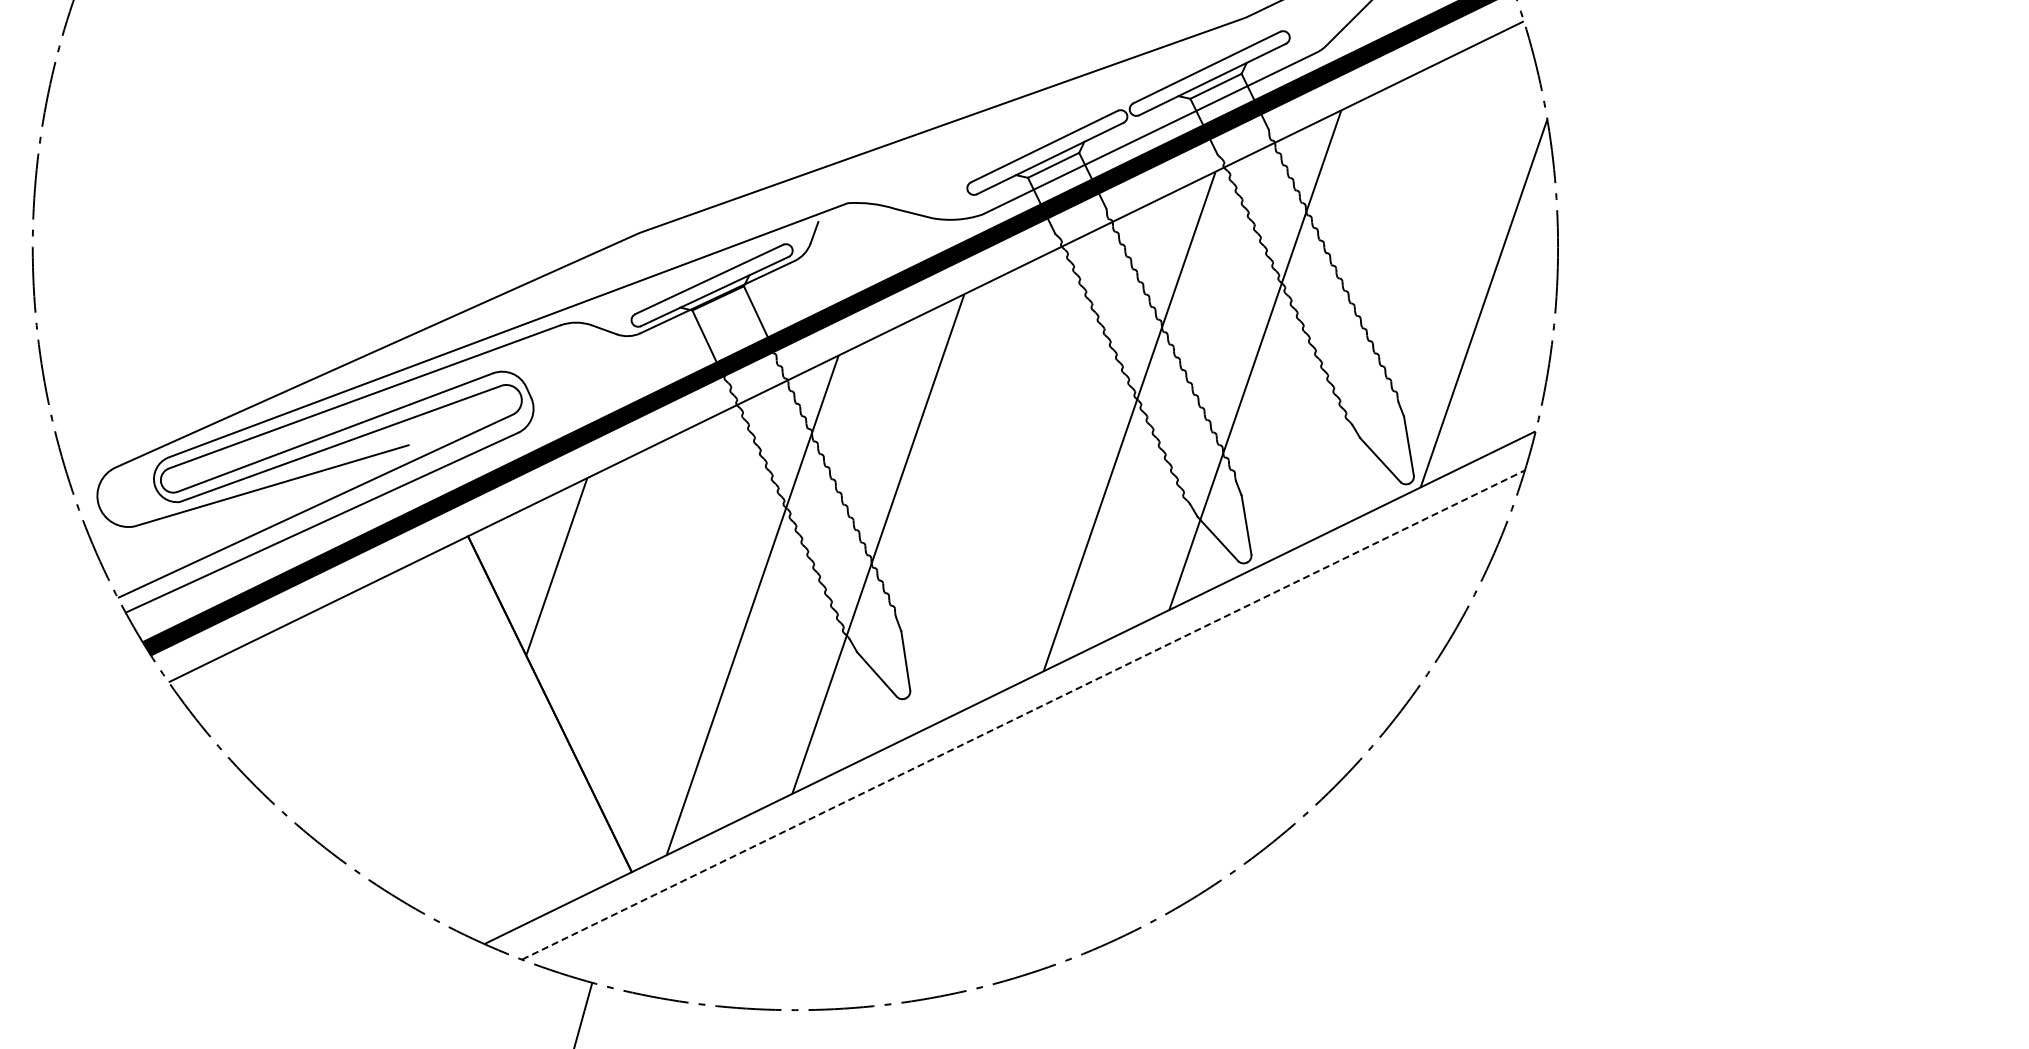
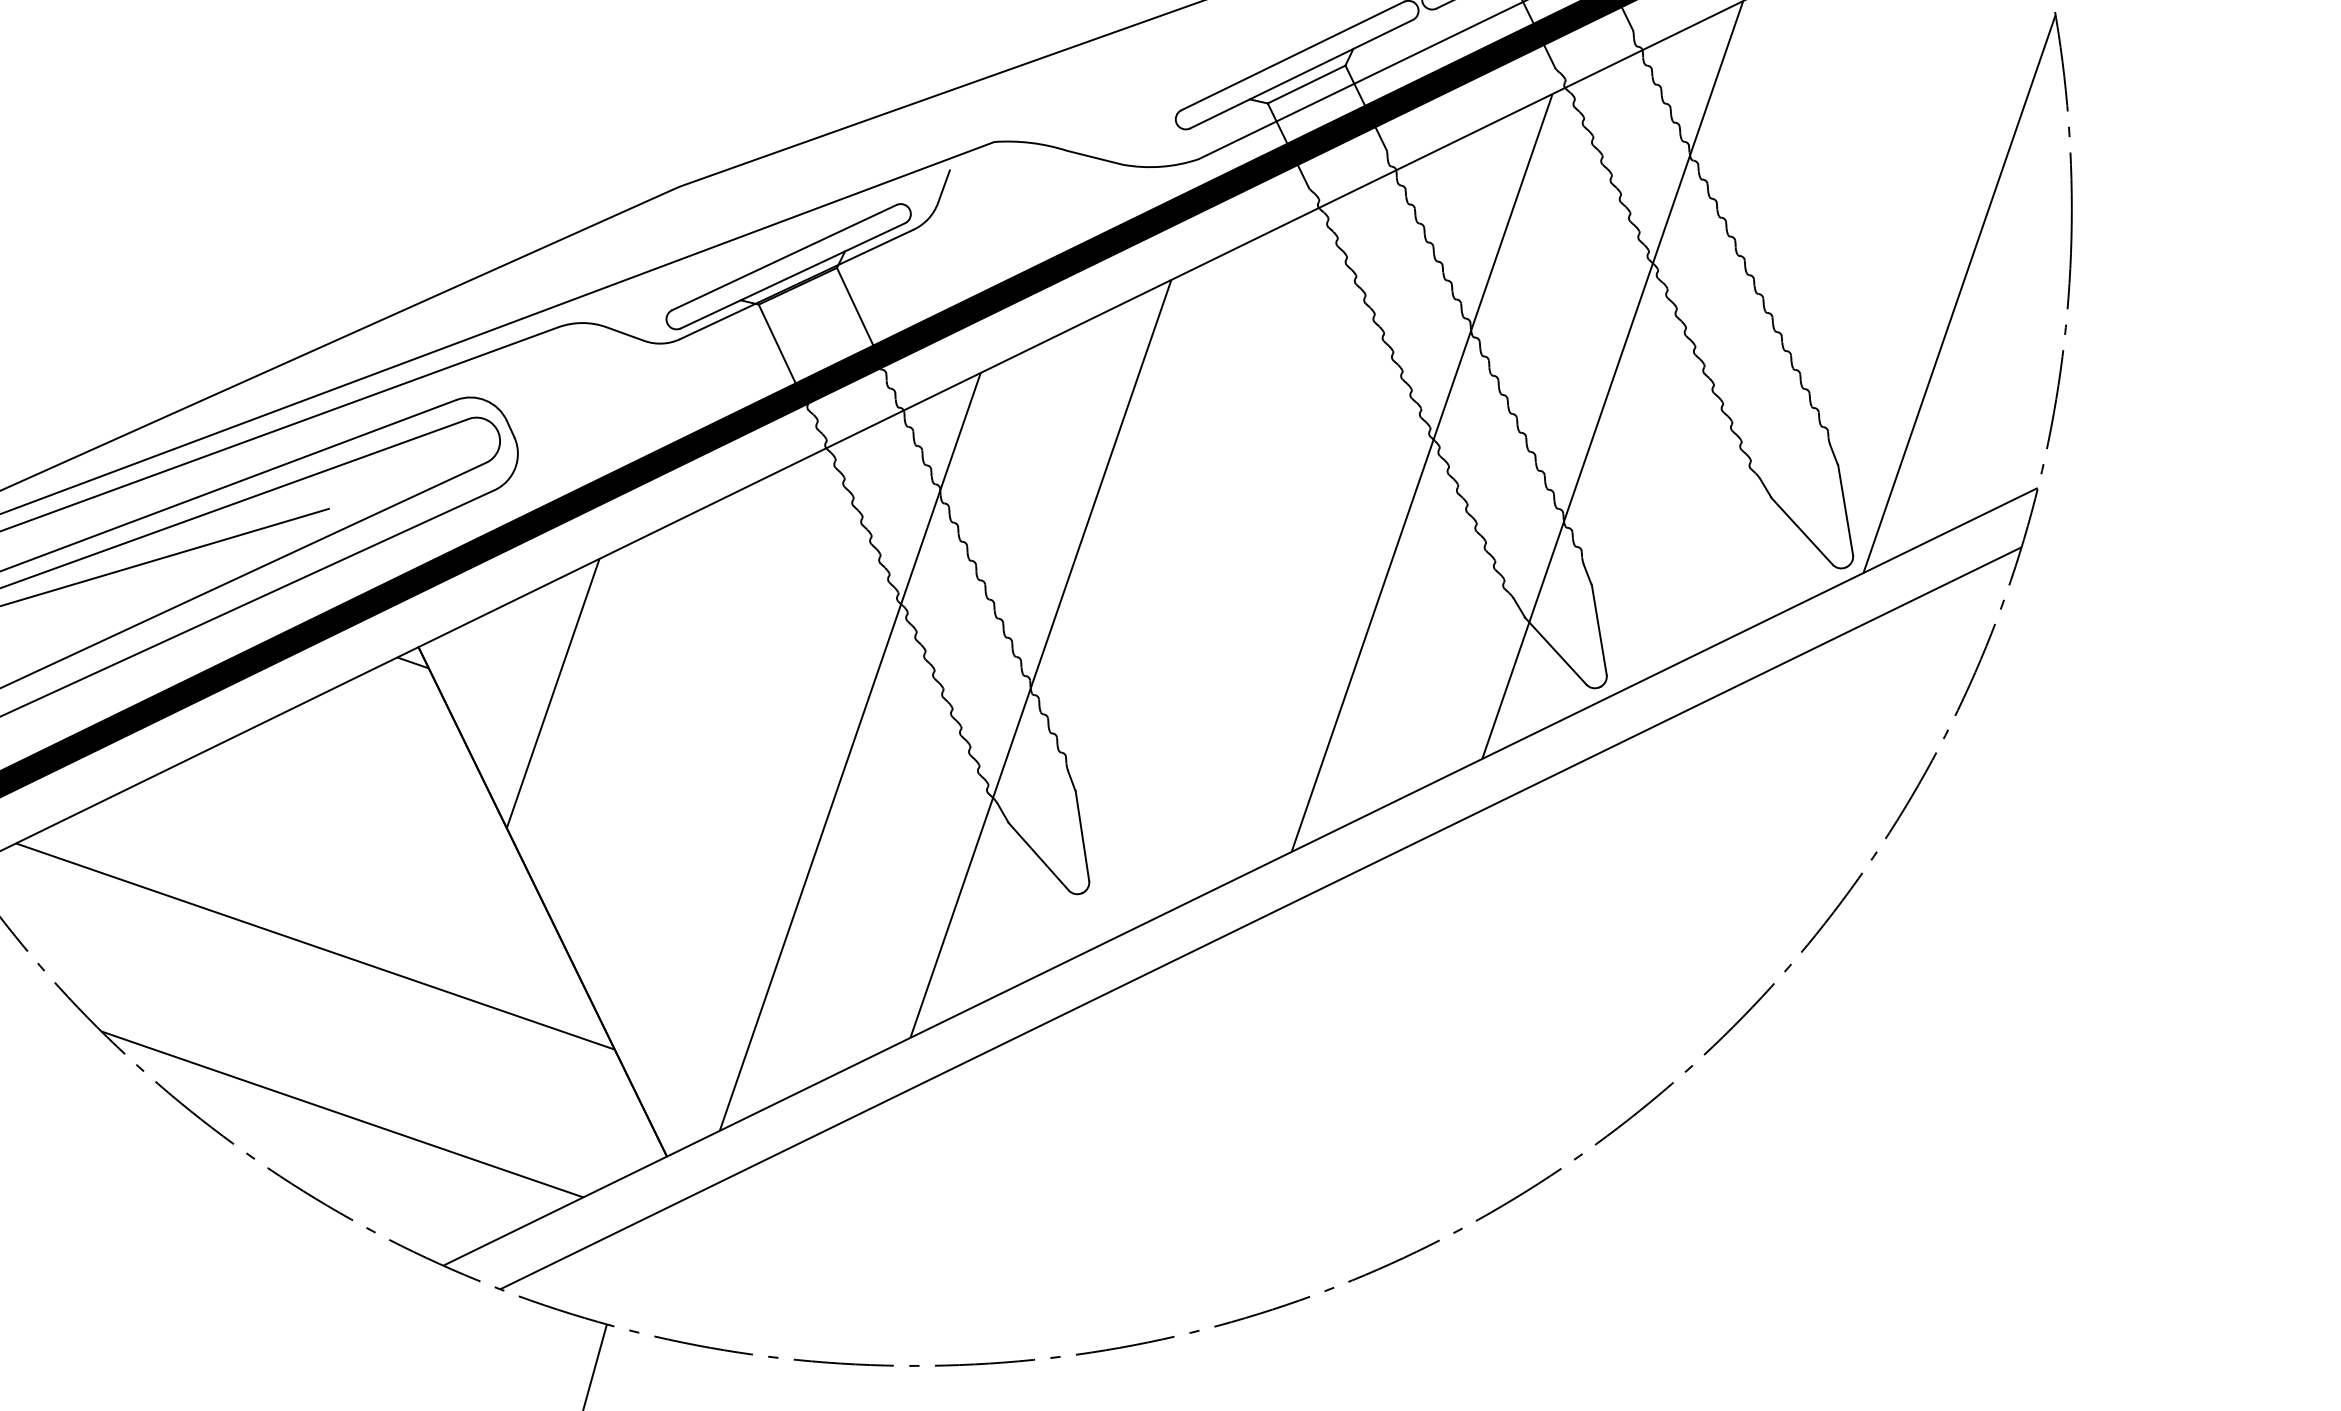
line: (1023, 715) -> (1260, 918), dashed -> solid
hatch: (399, 721) -> (314, 928), added

